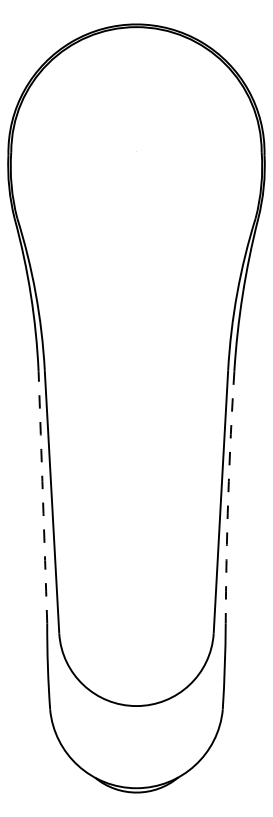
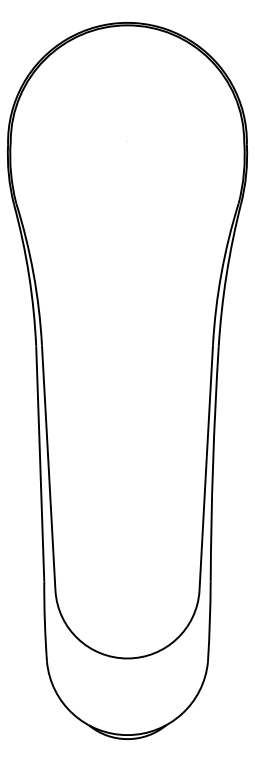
arc: (43, 496) -> (40, 463), dashed -> solid
arc: (228, 496) -> (213, 463), dashed -> solid

